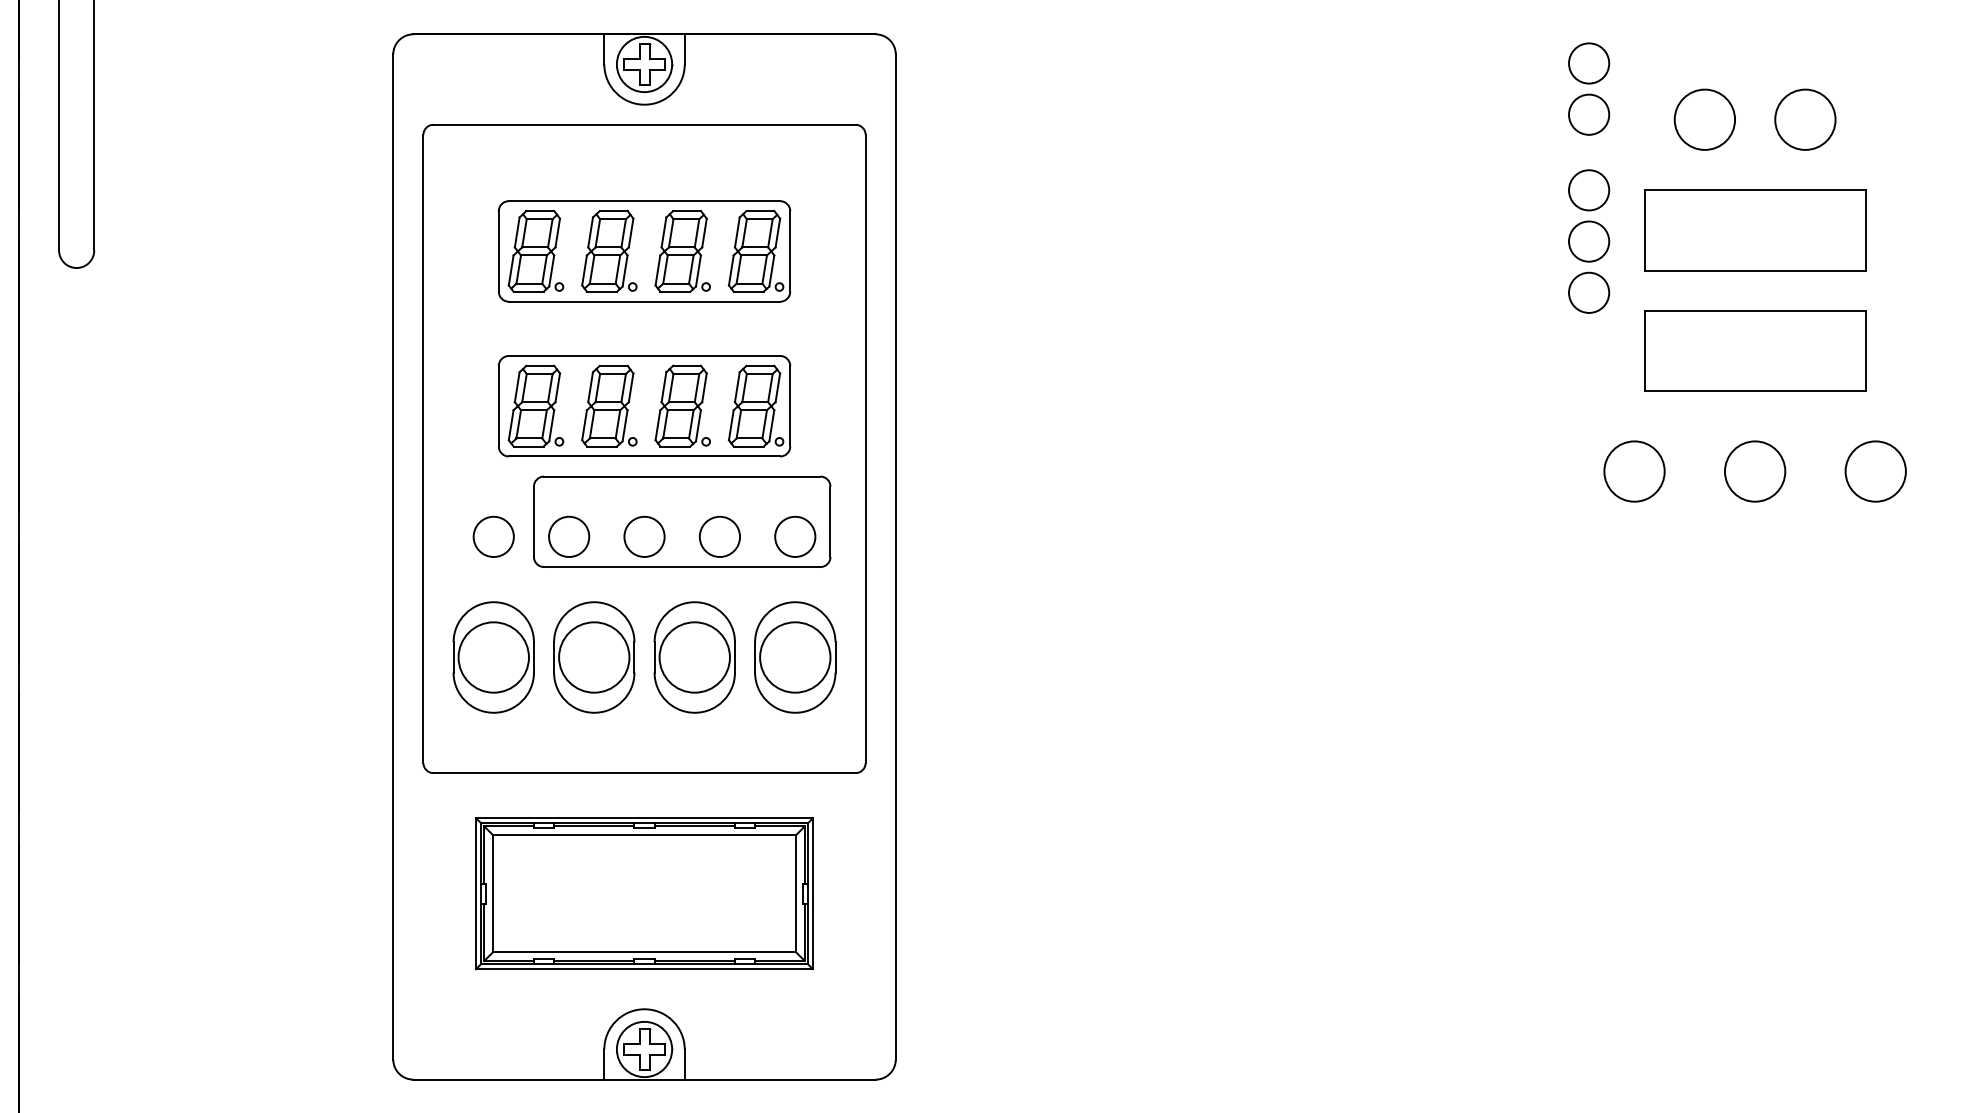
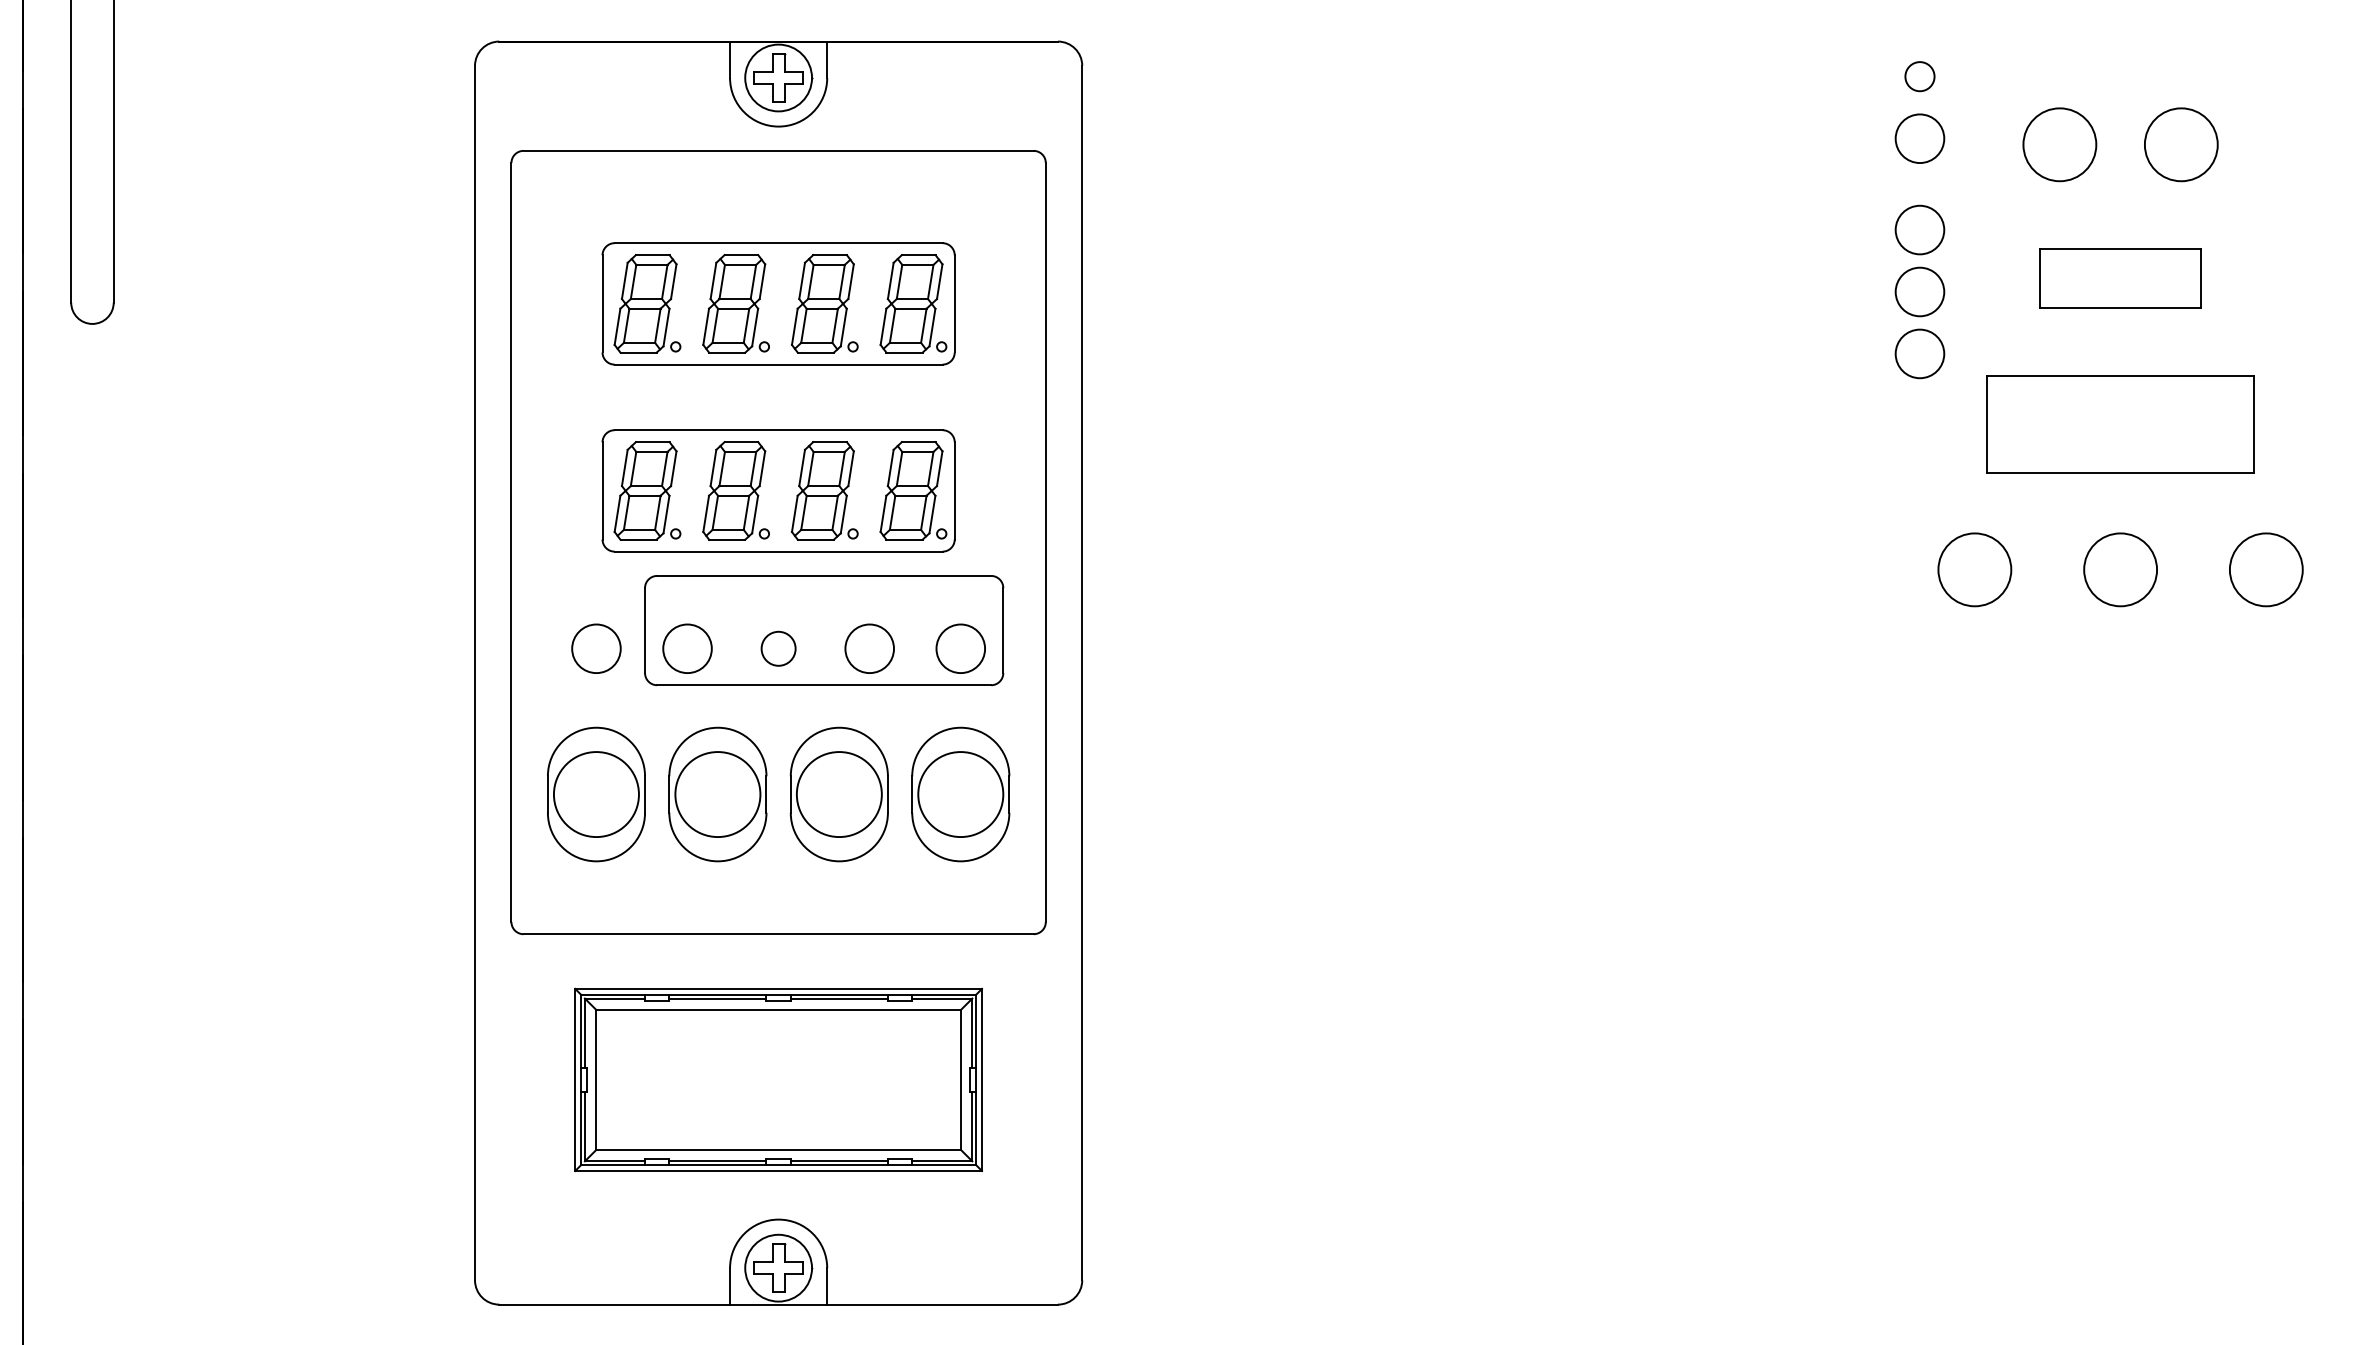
circle: (1588, 63) -> (1919, 76), size x0.6
part: (1755, 230) -> (2120, 278), size x0.6
circle: (644, 536) -> (778, 648), size x0.7

